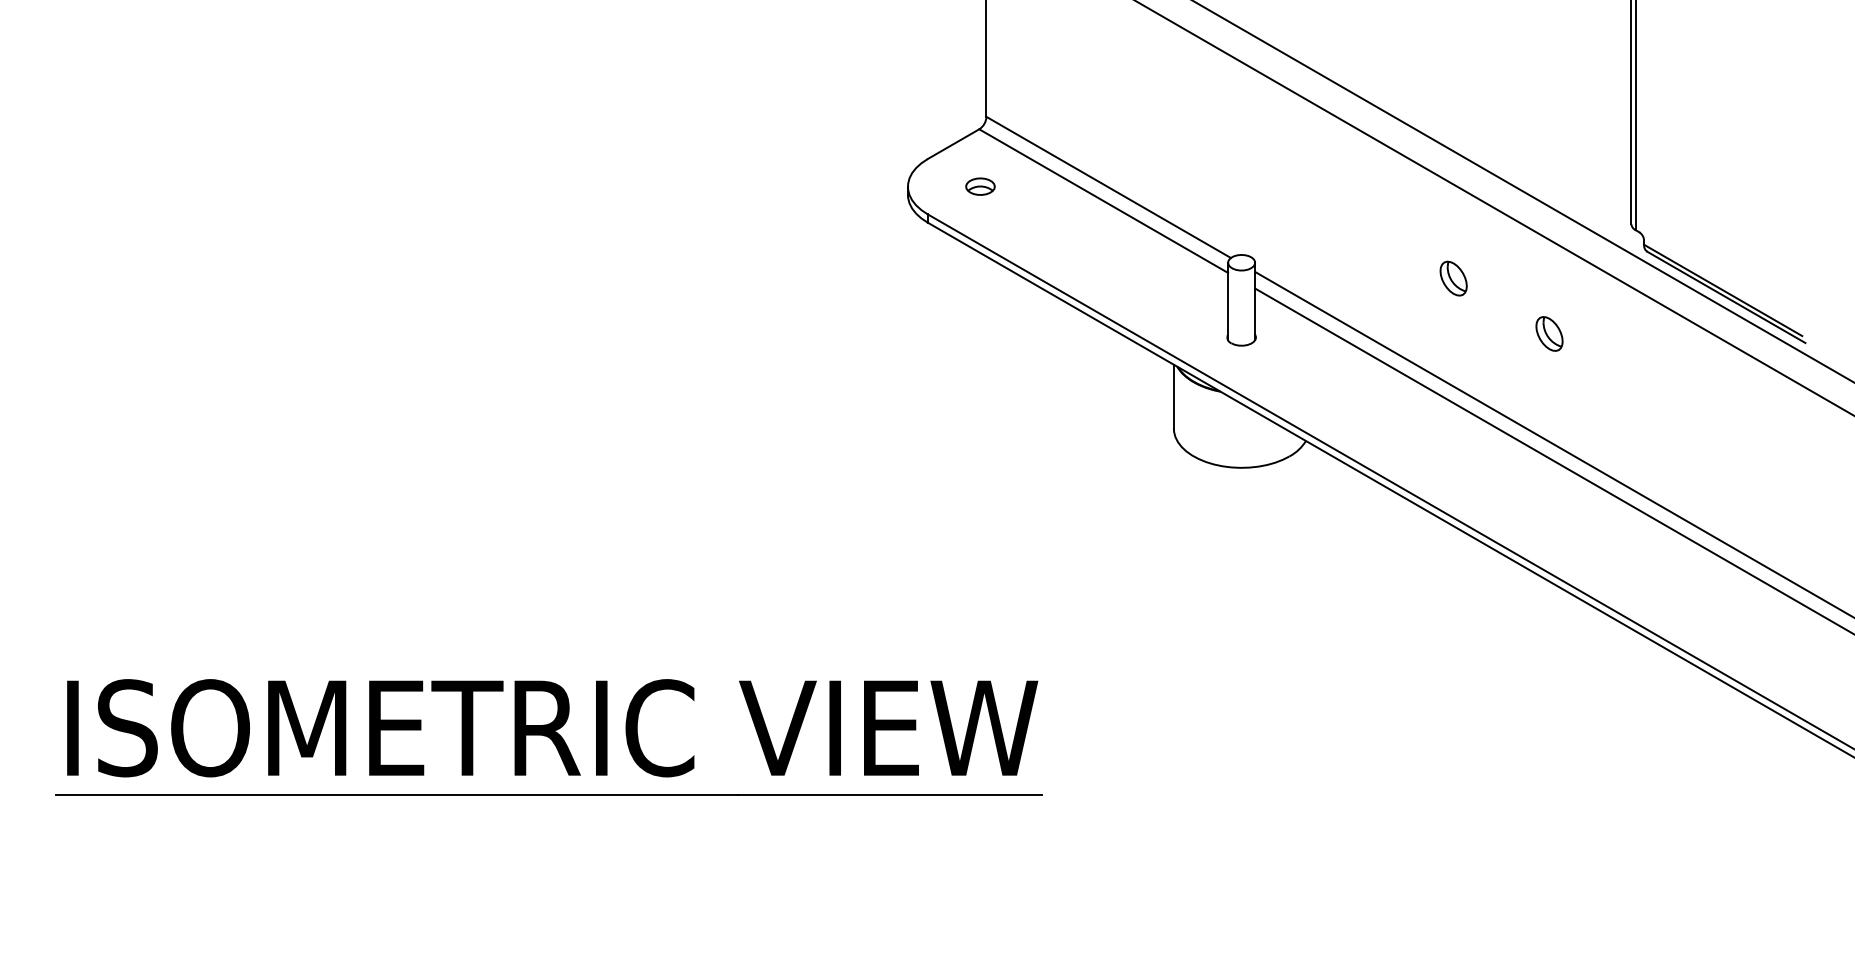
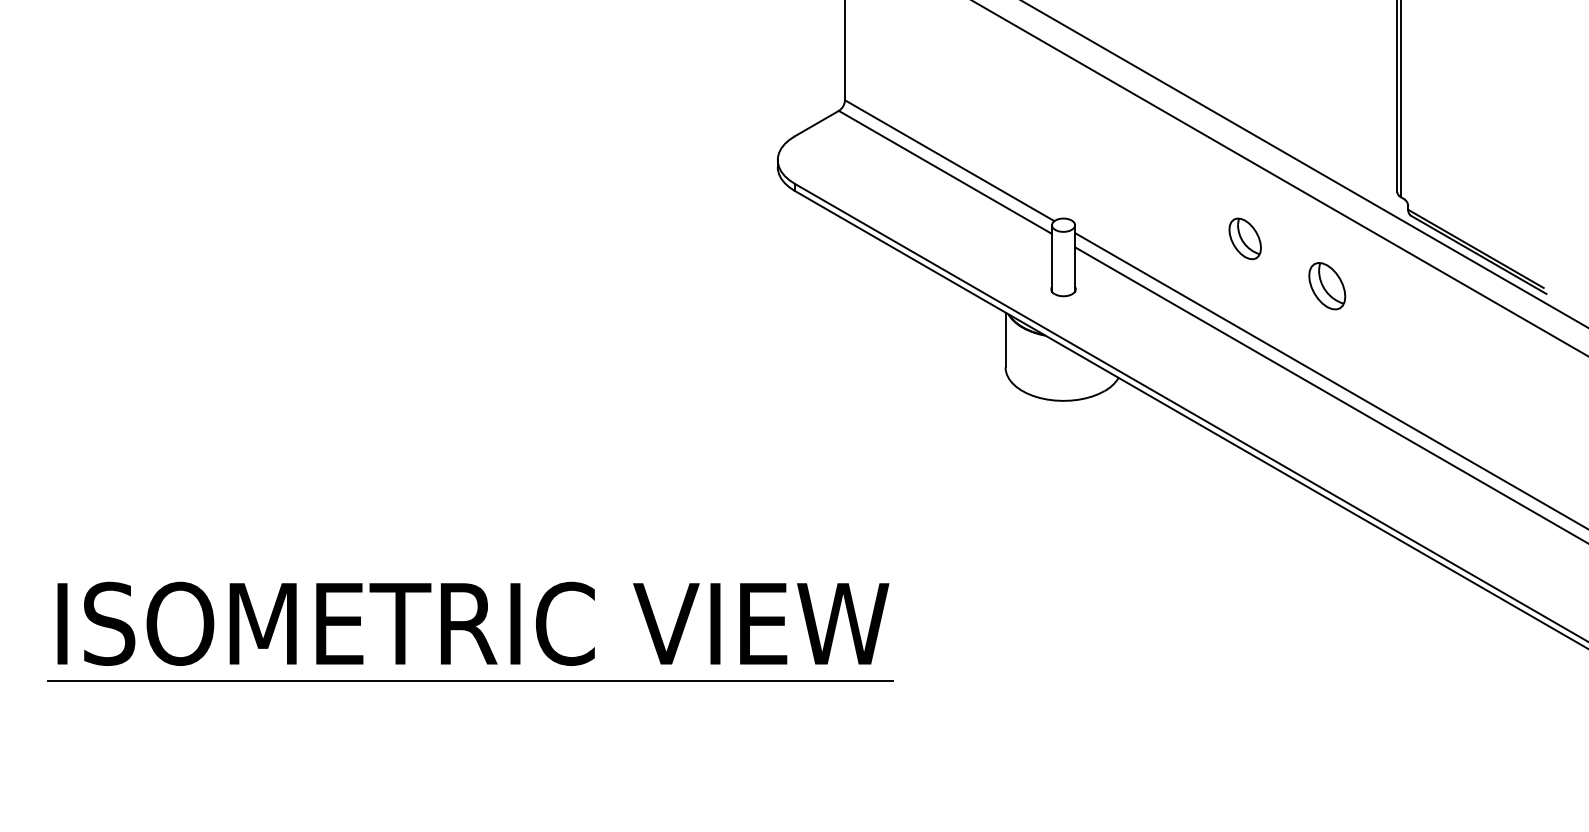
part: (980, 186) -> (839, 159), removed
part: (1453, 278) -> (1245, 238), size x1.4
part: (1549, 333) -> (1327, 285), size x1.6

